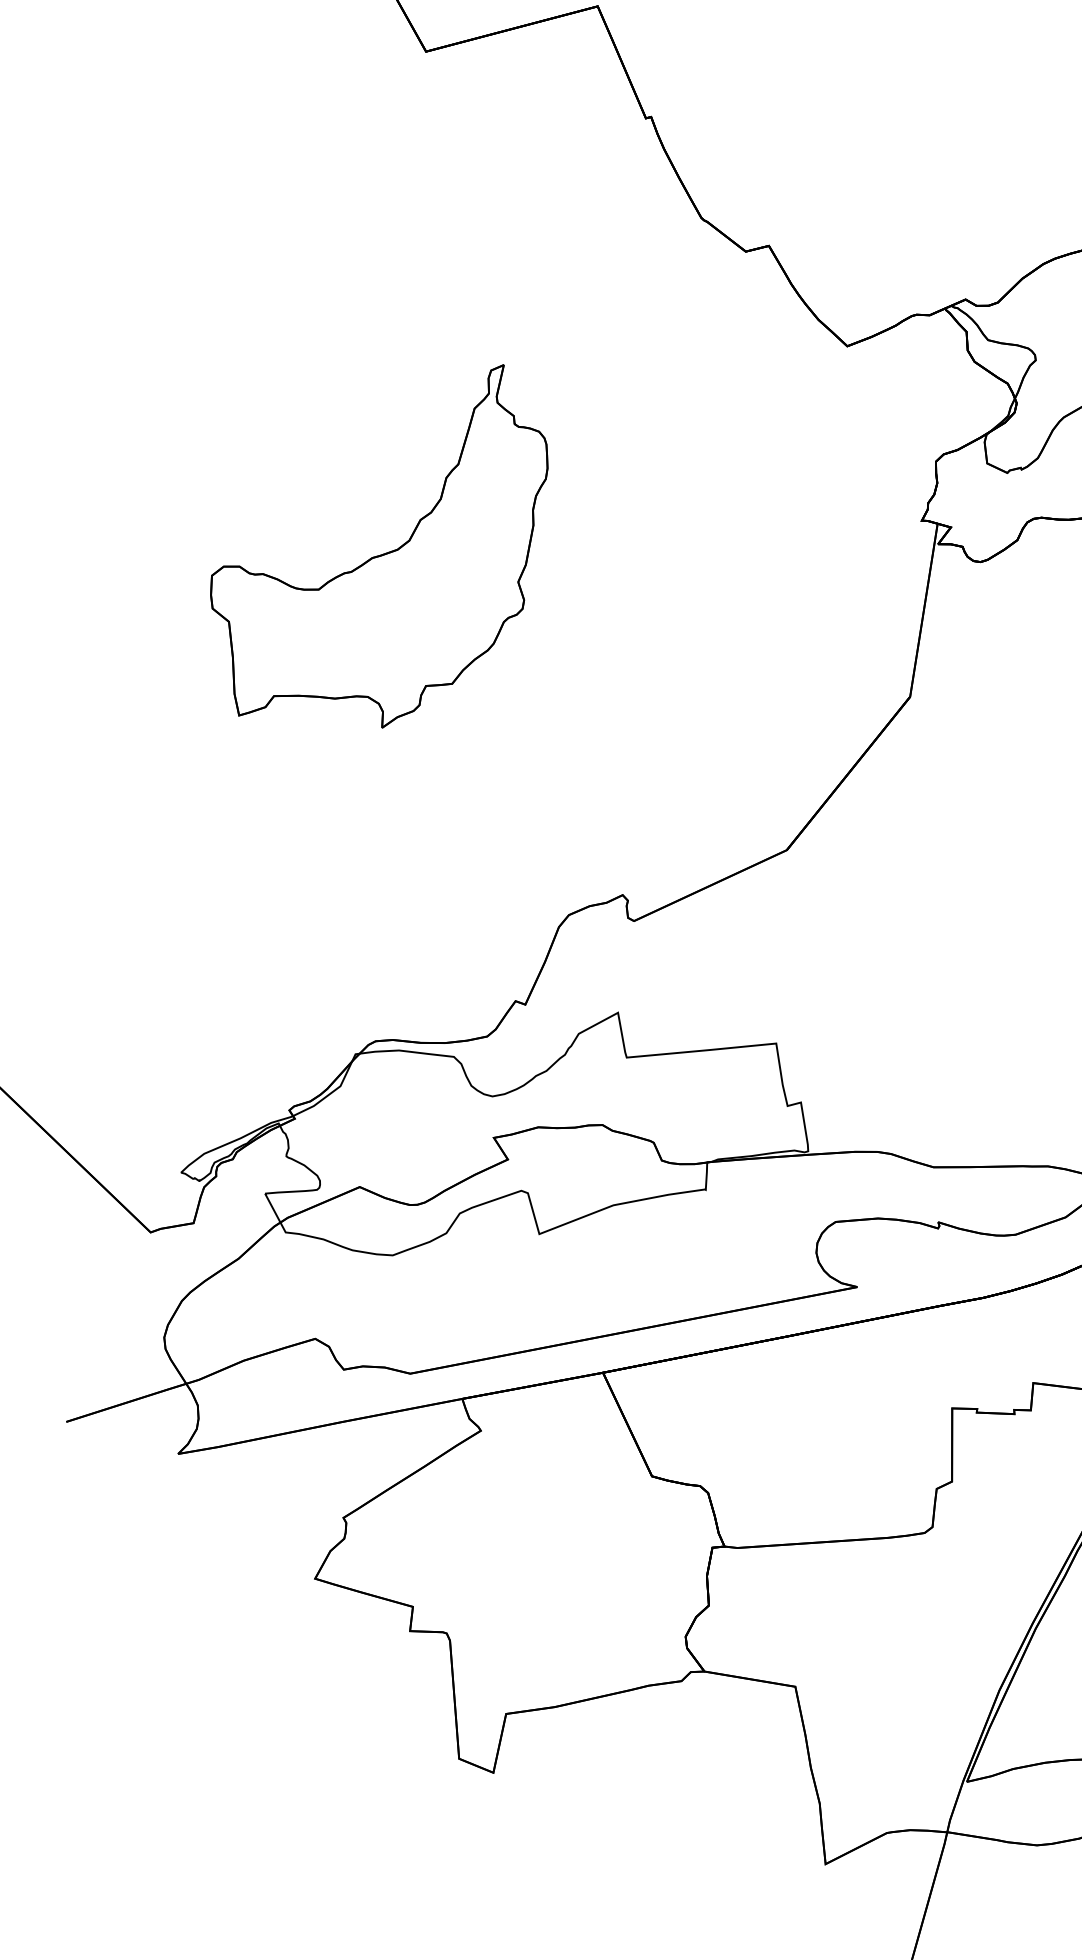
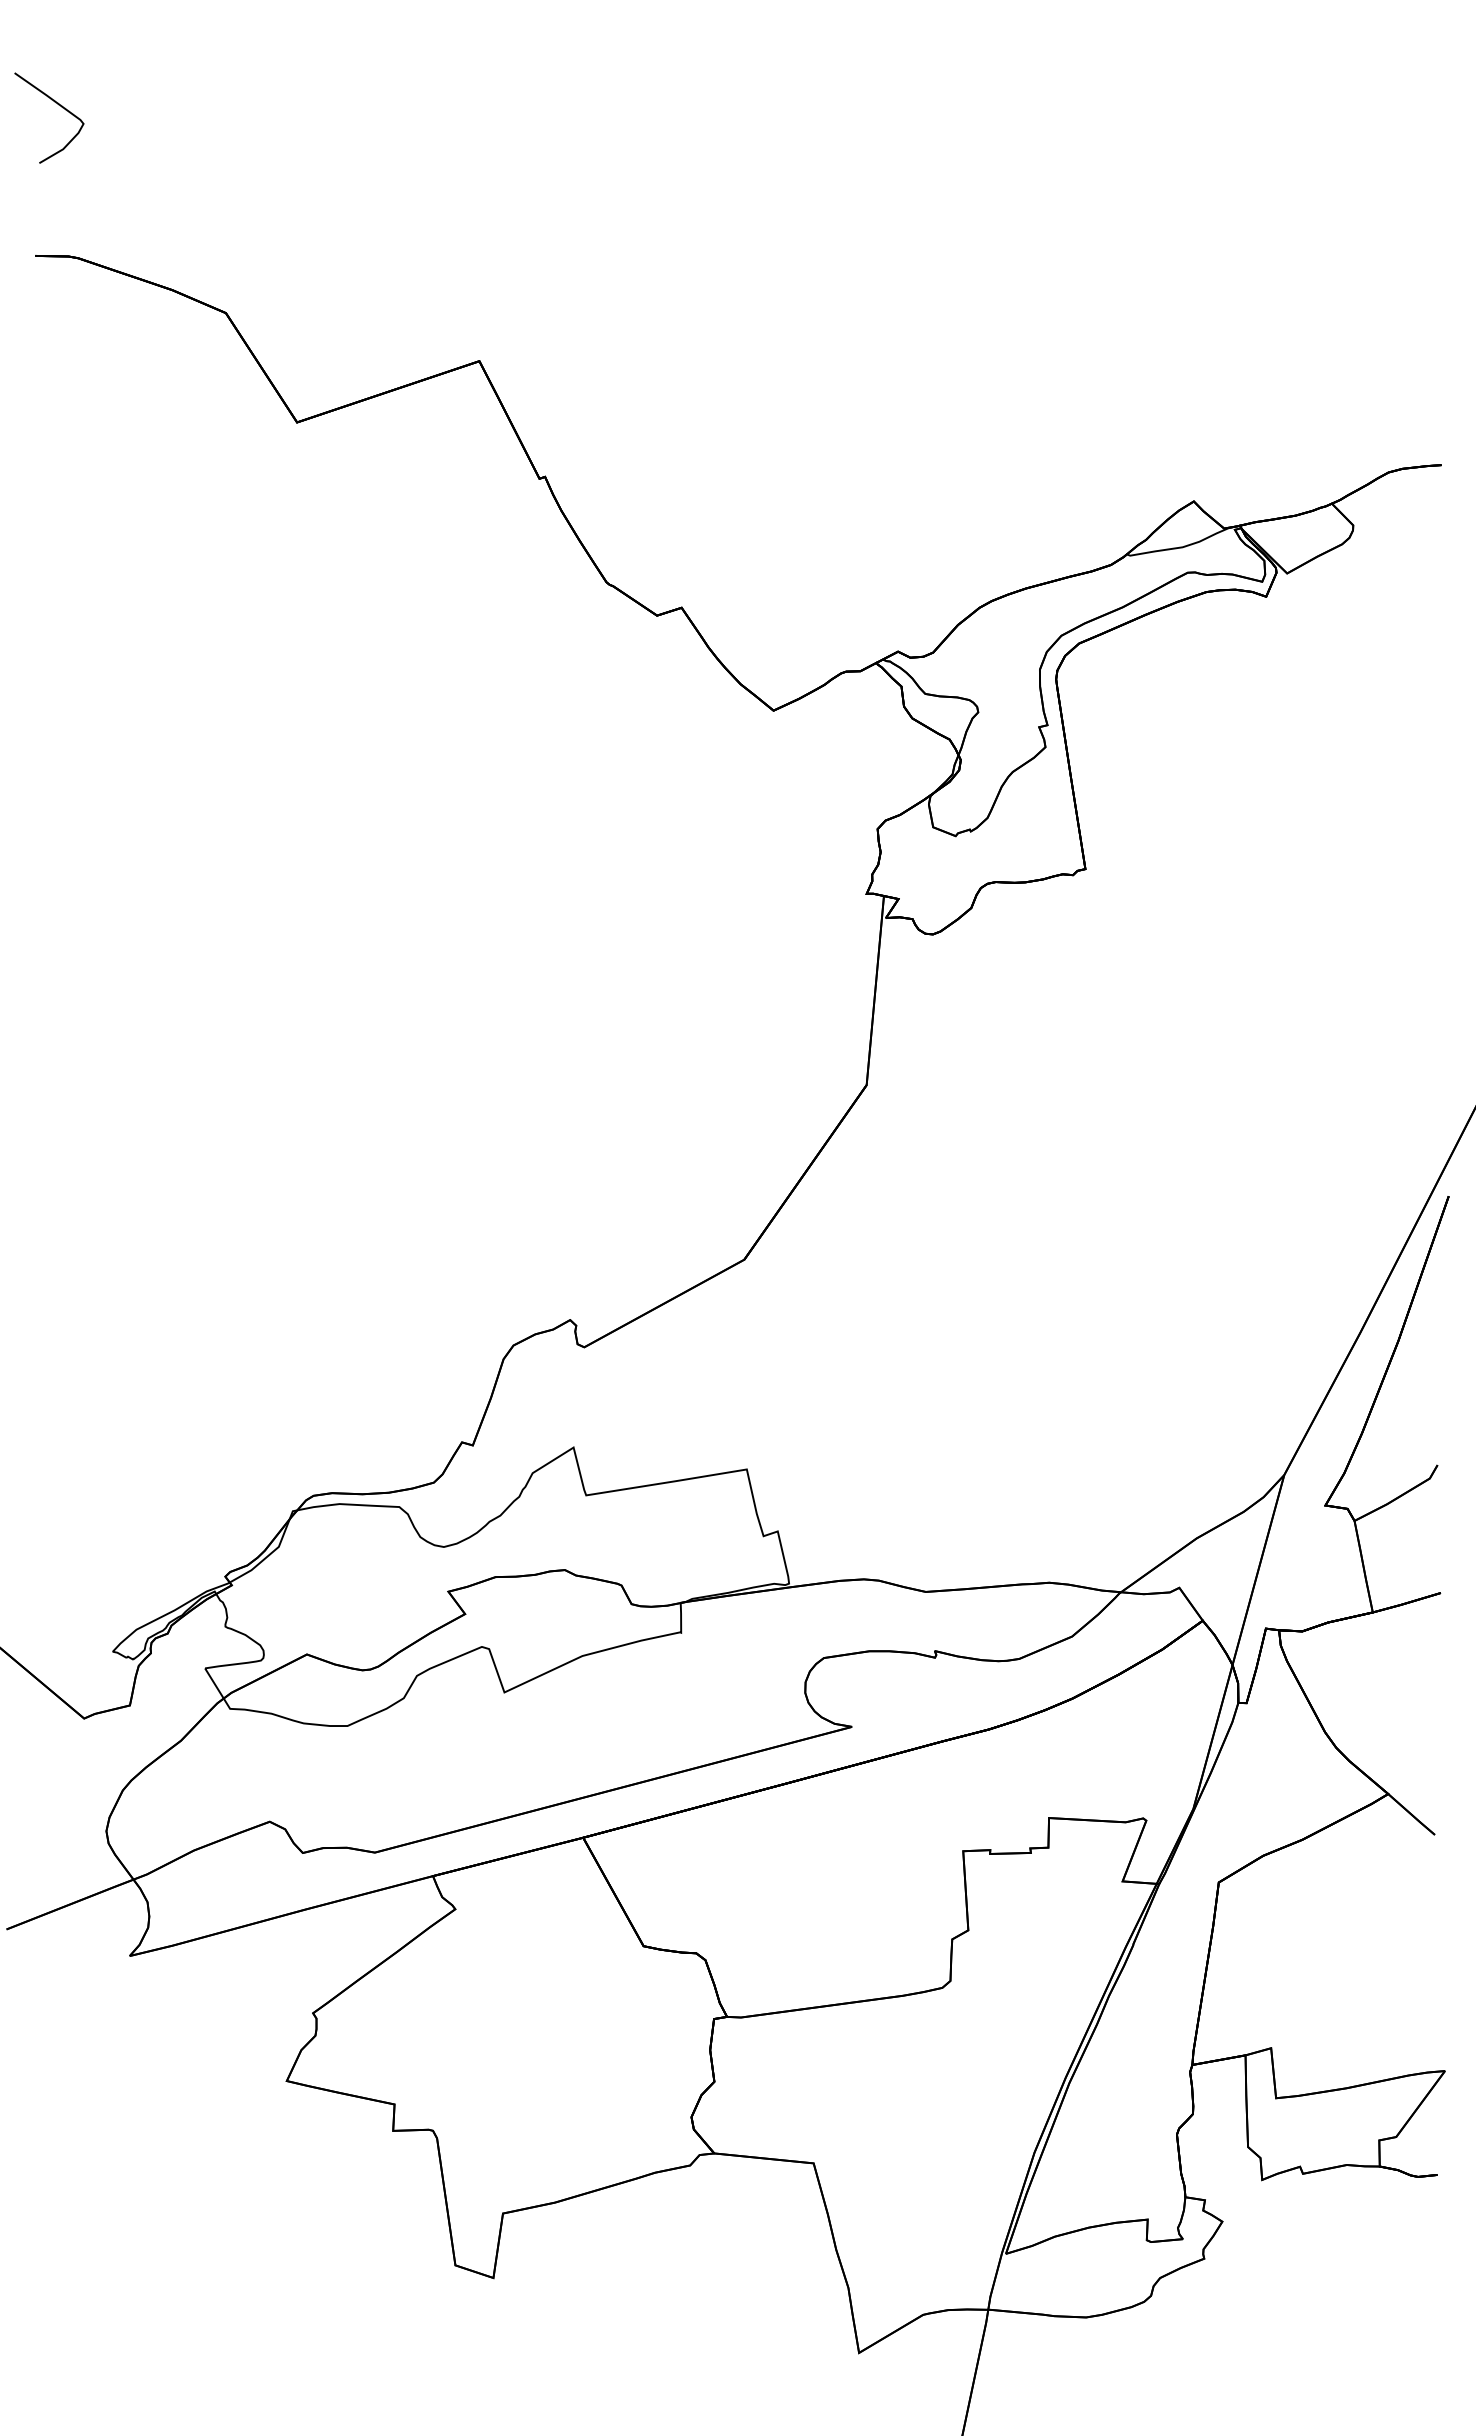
part: (381, 553) -> (285, 968), removed

